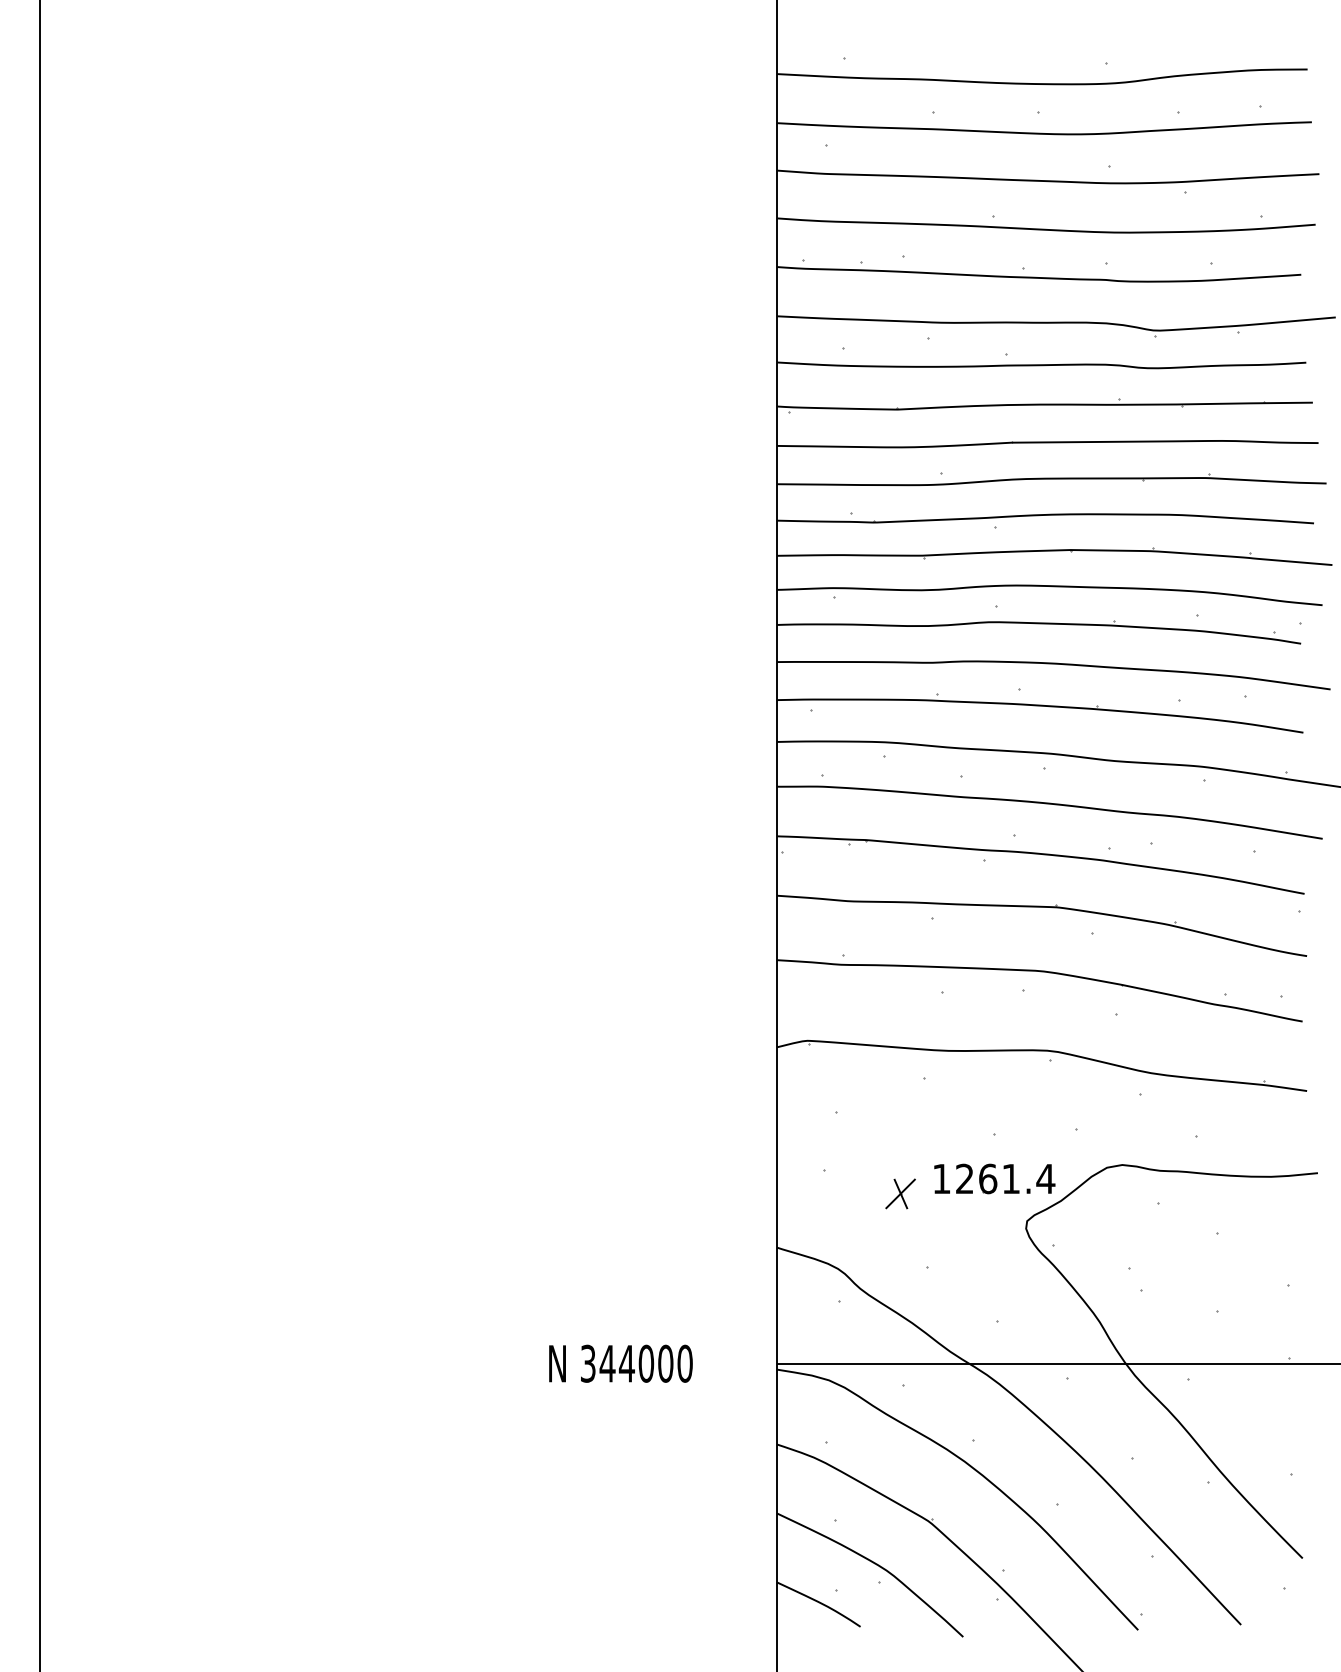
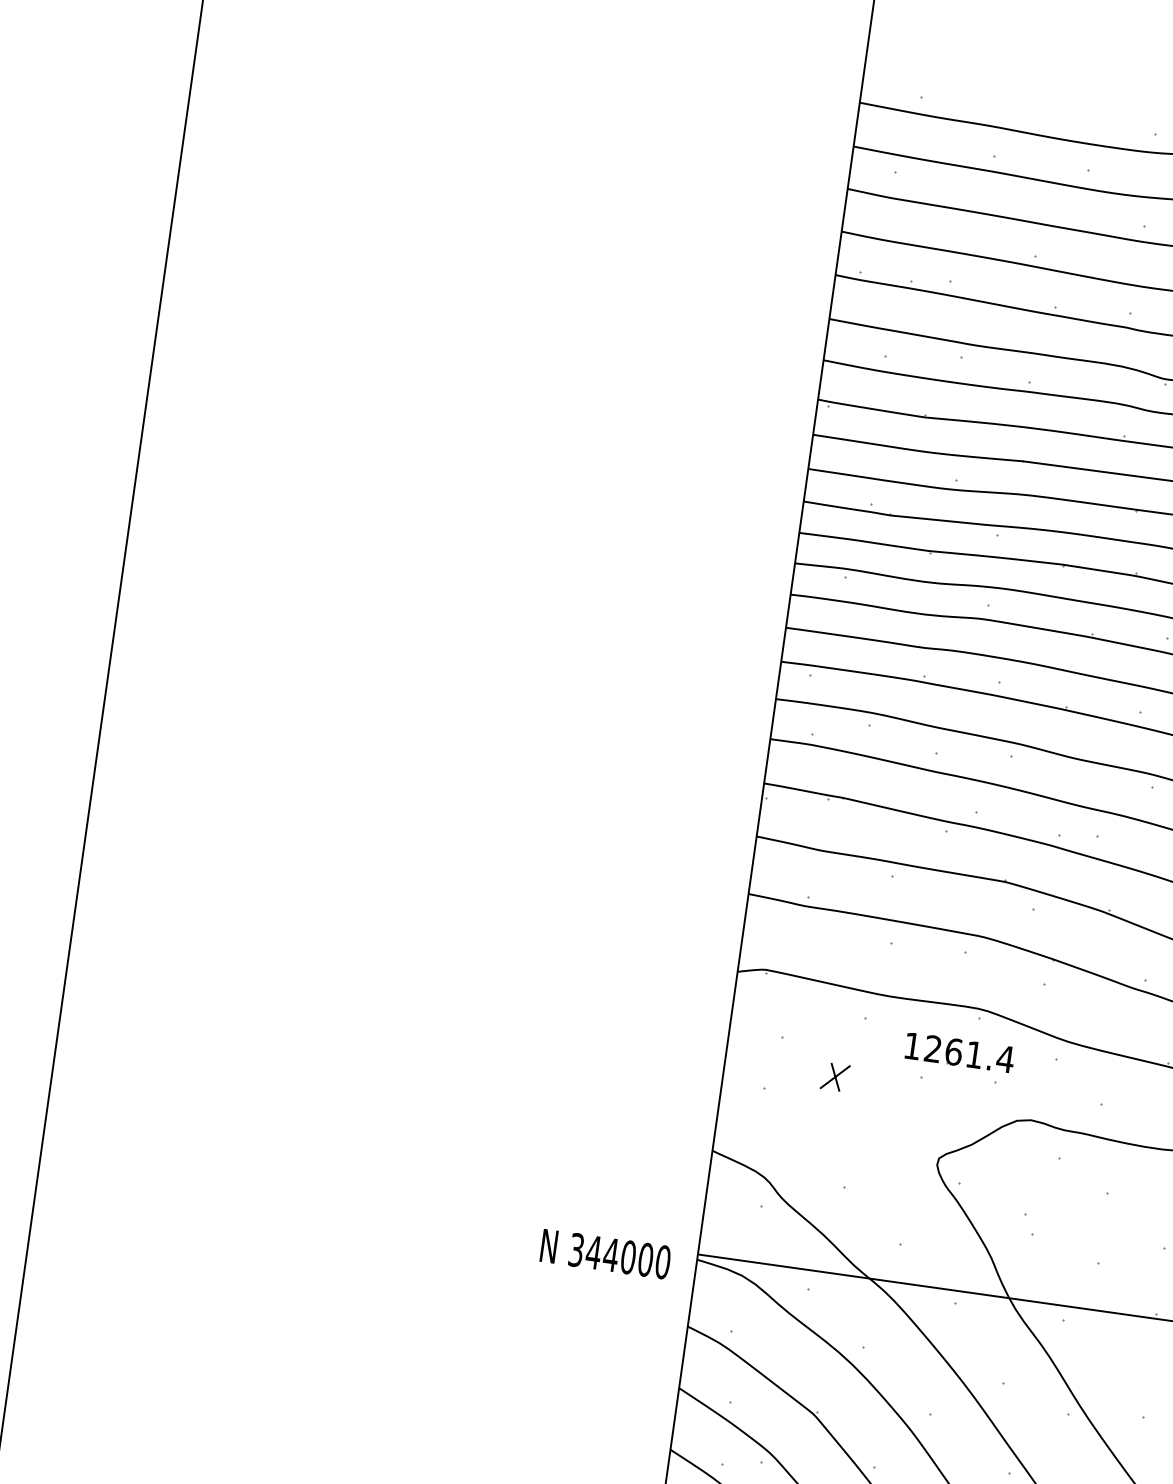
part: (994, 1178) -> (959, 1052), moved
part: (900, 1193) -> (835, 1076), moved
text: (620, 1363) -> (605, 1253), moved

